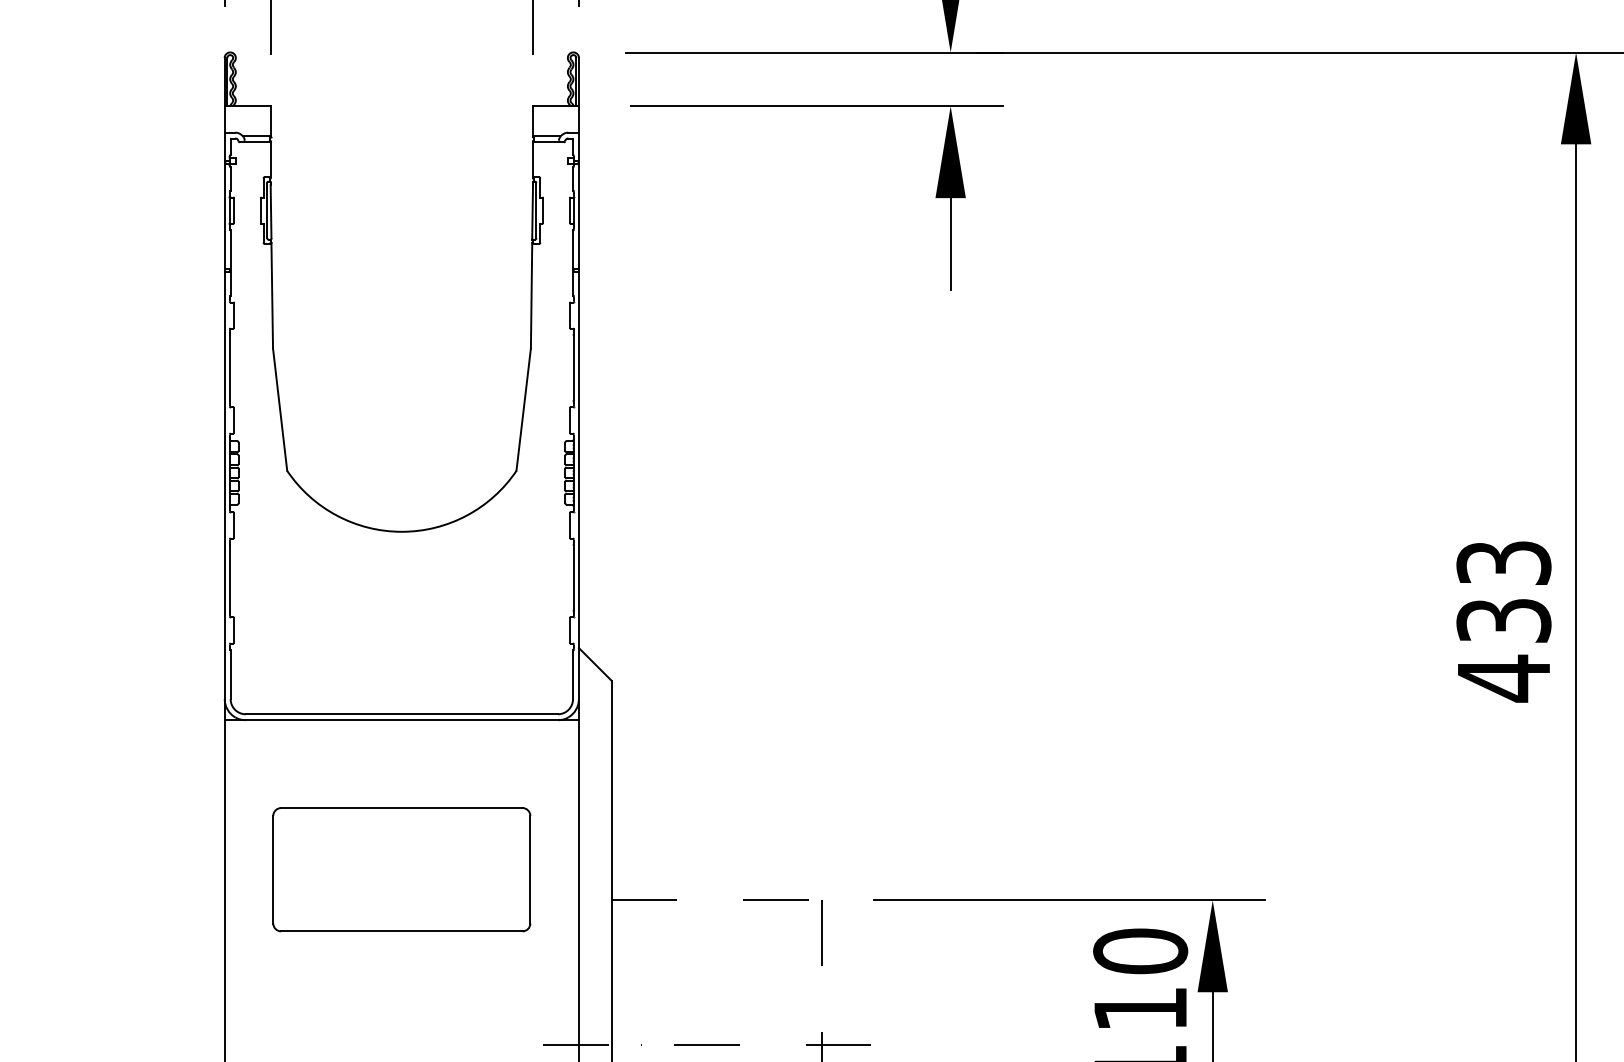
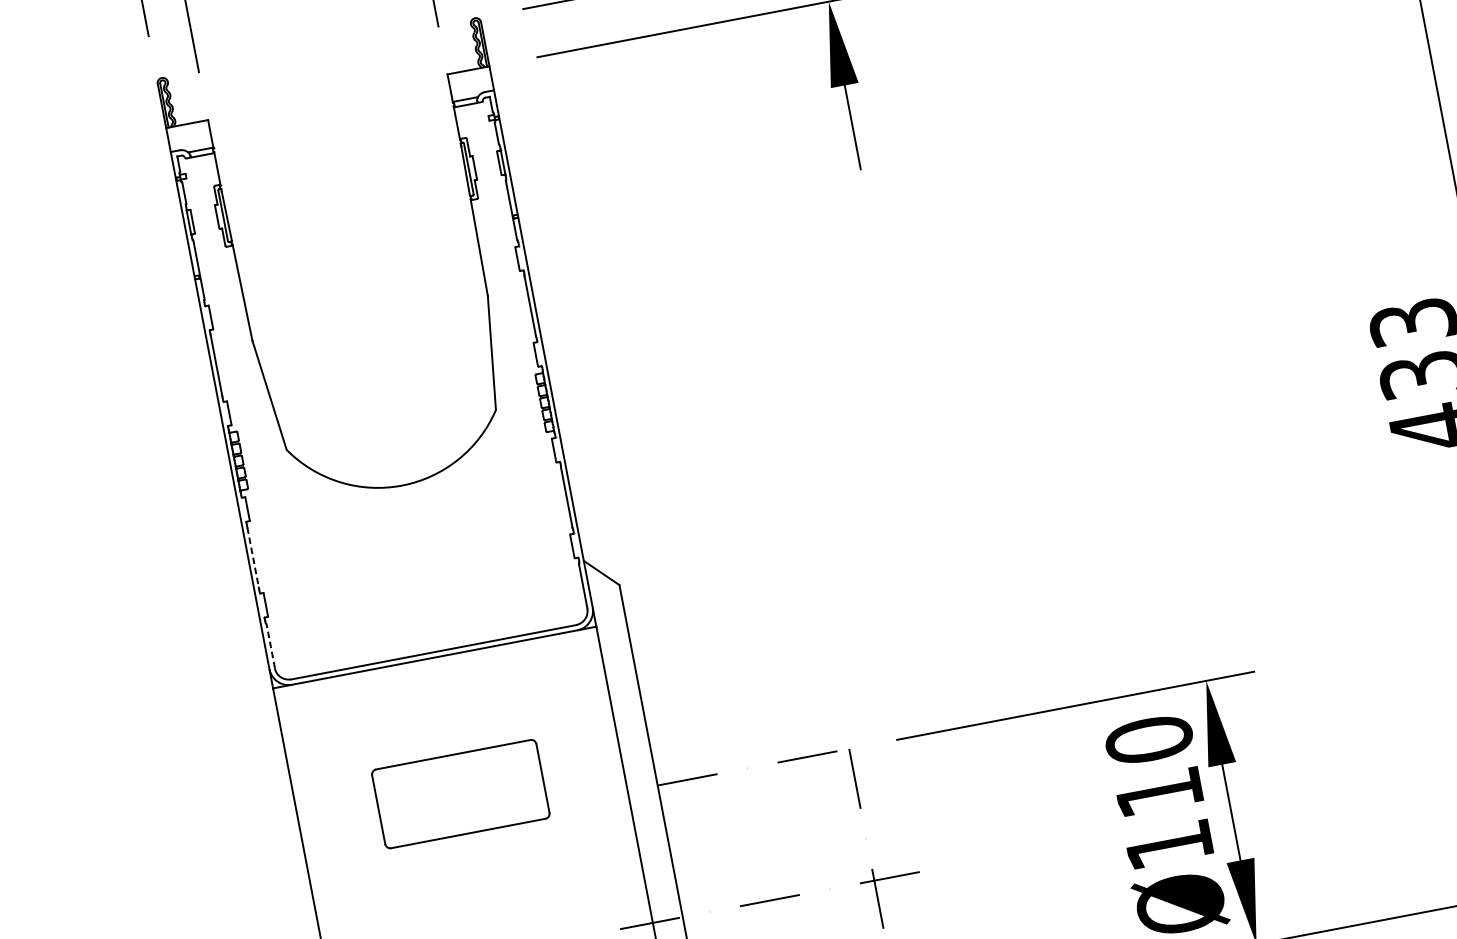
line: (230, 577) -> (253, 557), solid -> dashed
line: (230, 674) -> (270, 645), solid -> dashed
part: (401, 869) -> (460, 793), size x0.7

